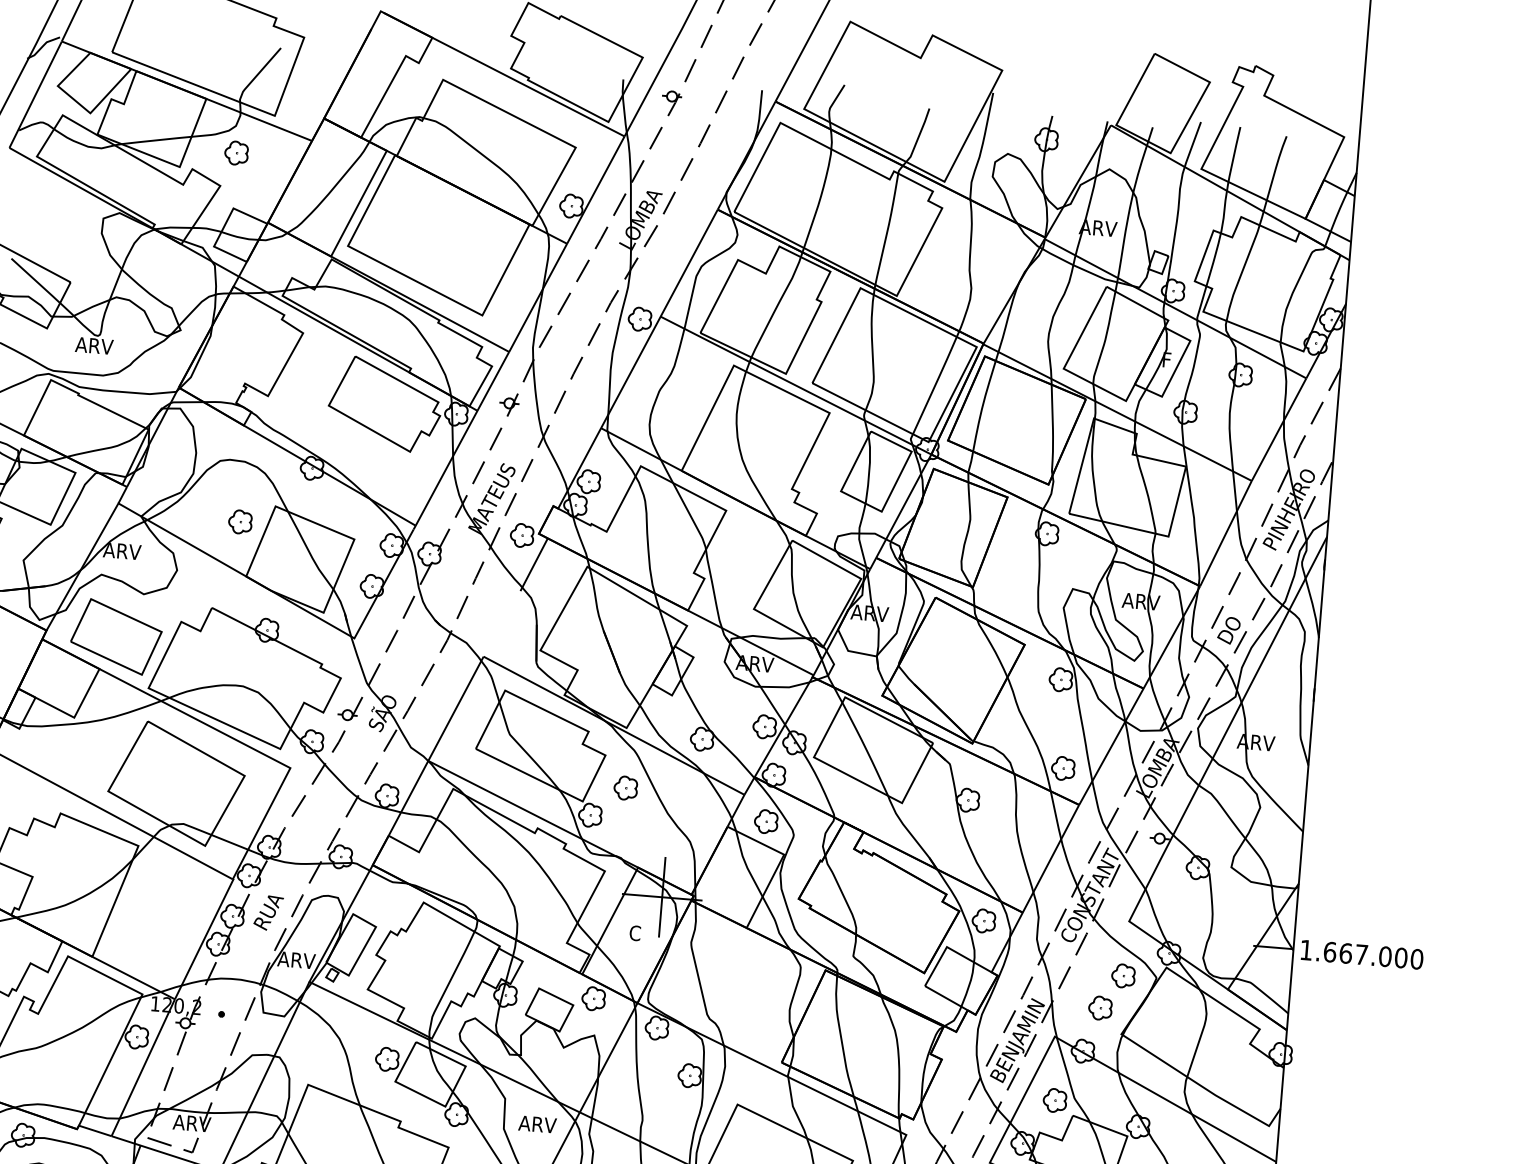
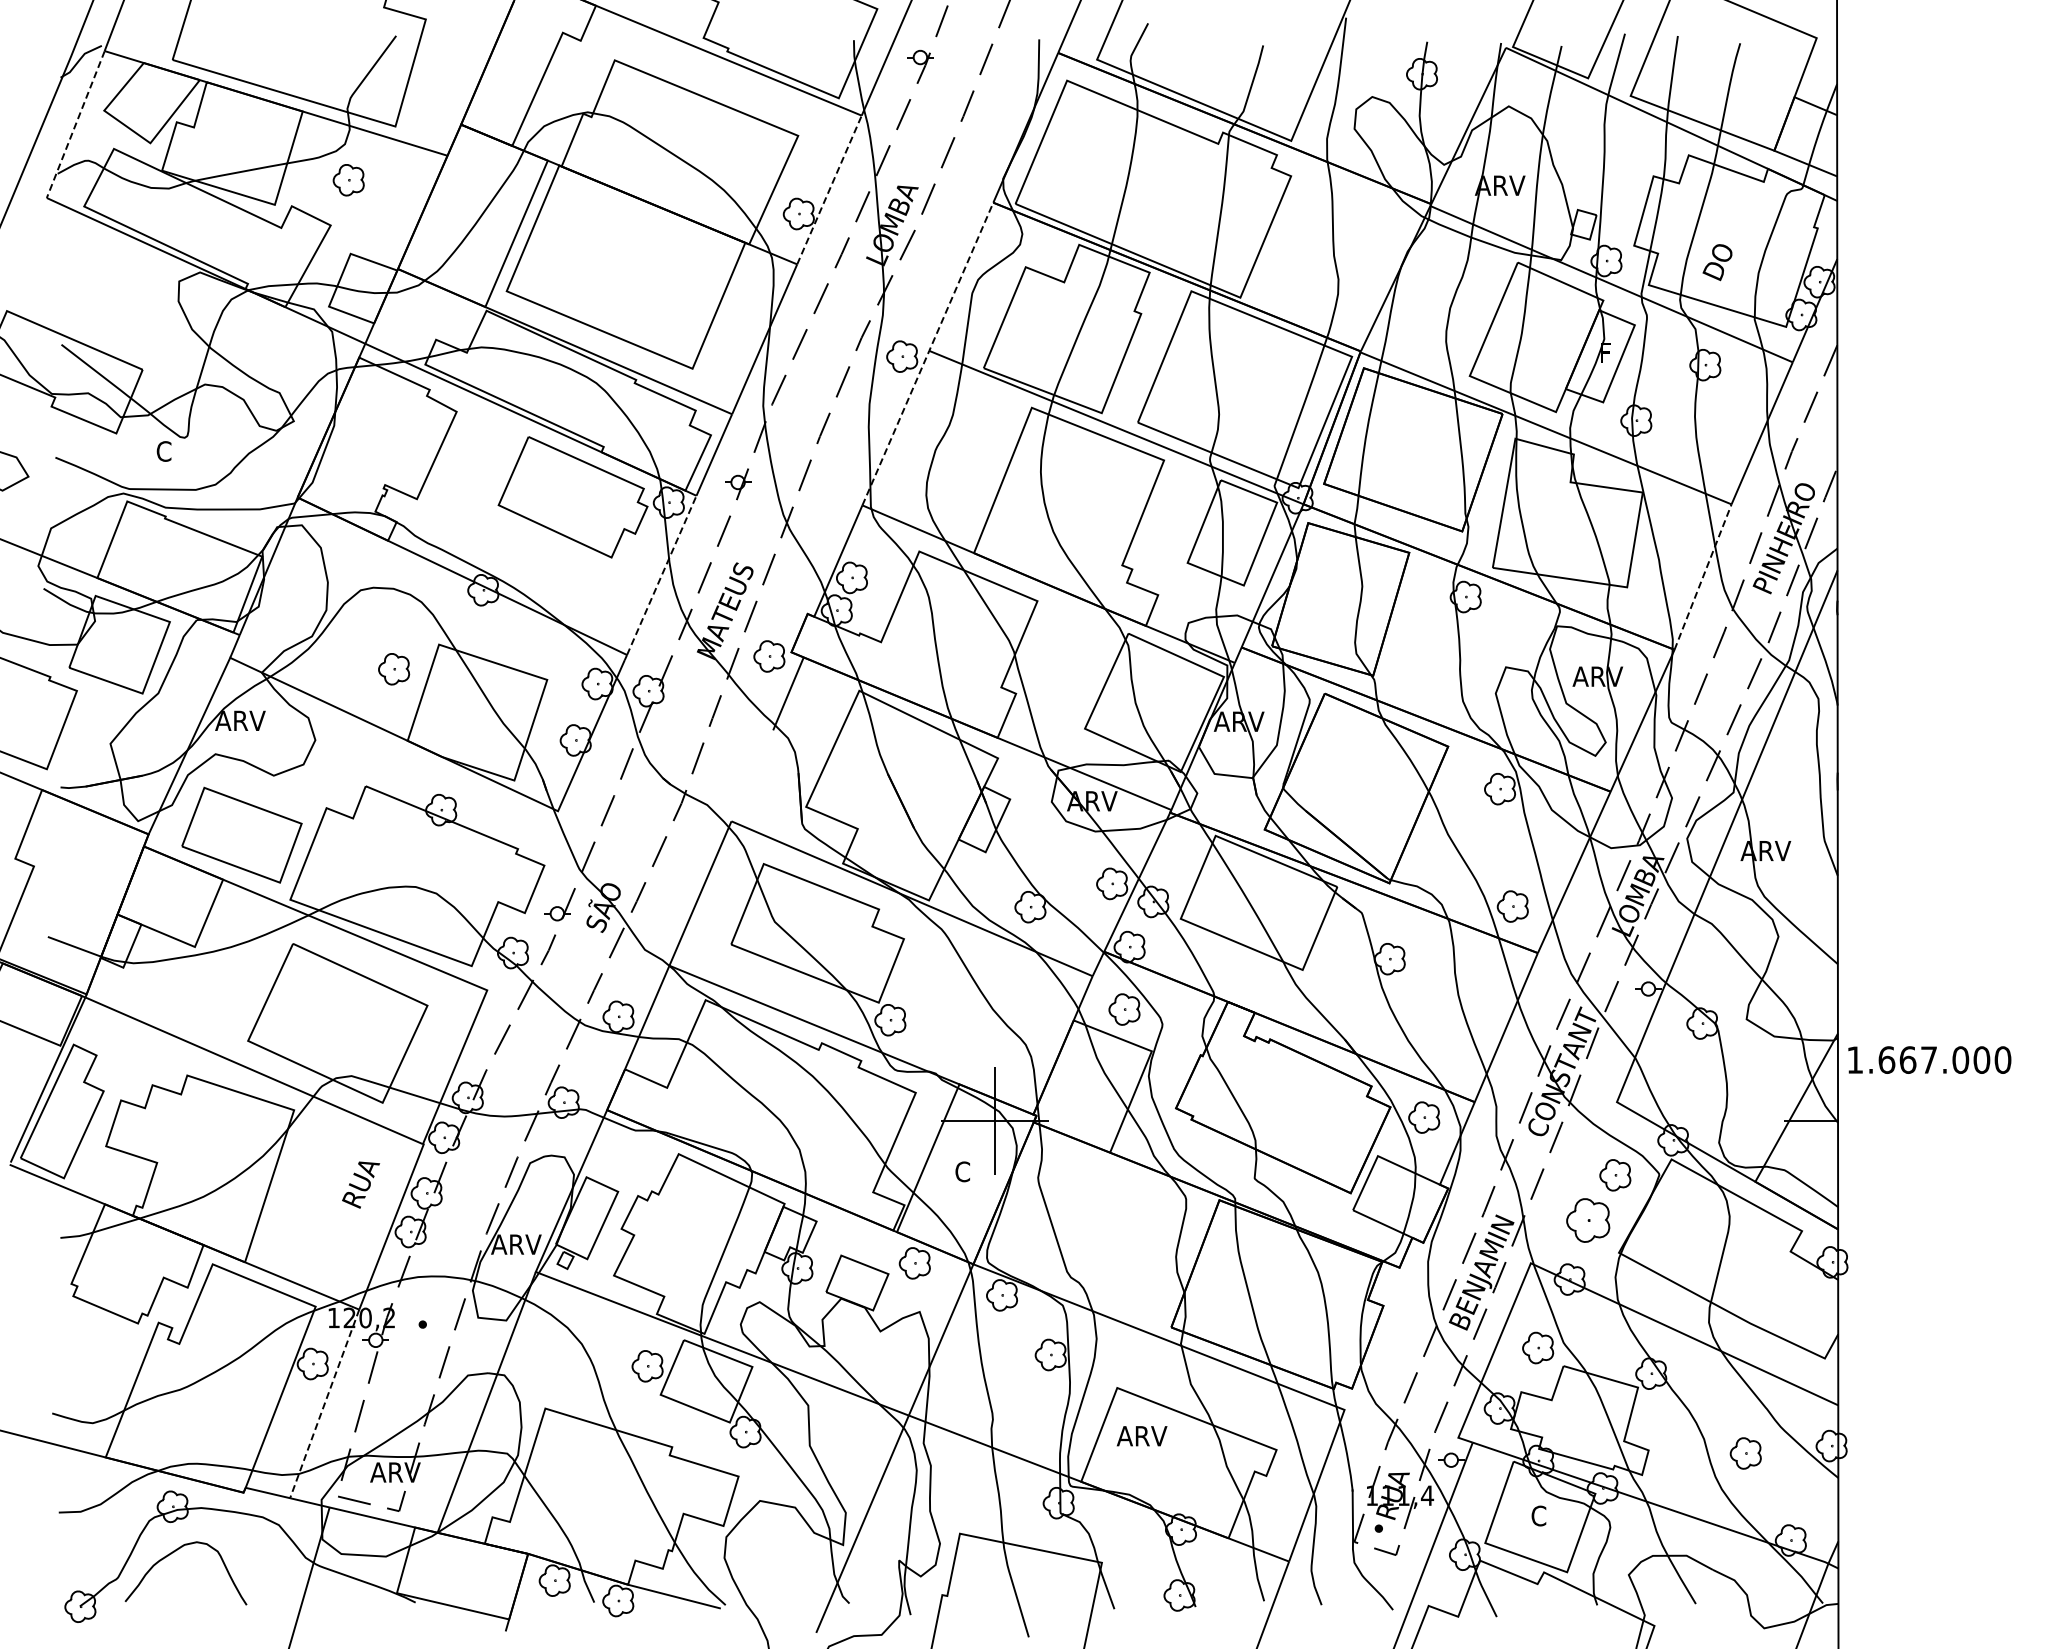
line: (36, 93) -> (76, 123), solid -> dashed
line: (595, 189) -> (829, 189), solid -> dashed
line: (659, 318) -> (928, 353), solid -> dashed
text: (93, 345) -> (180, 451), ARV -> C
line: (446, 468) -> (661, 575), solid -> dashed
line: (1226, 533) -> (1703, 576), solid -> dashed
text: (1228, 630) -> (1717, 262), moved
part: (625, 788) -> (934, 980), removed
text: (268, 912) -> (361, 1184), moved
text: (1362, 954) -> (1929, 1059), moved
part: (1100, 1008) -> (1588, 1220), size x1.4
line: (143, 1068) -> (324, 1404), solid -> dashed
text: (537, 1124) -> (1142, 1436), moved

